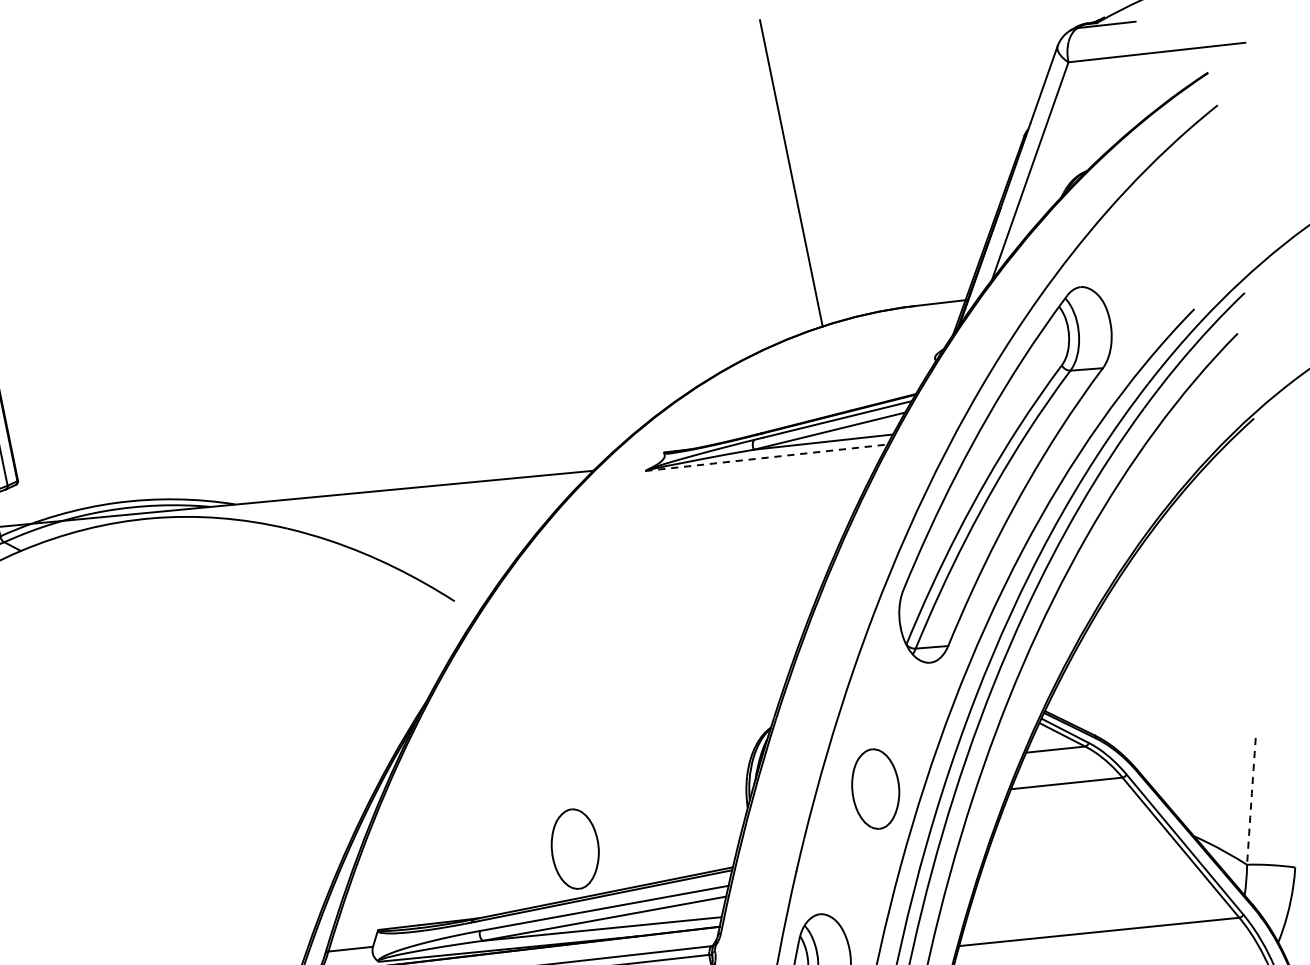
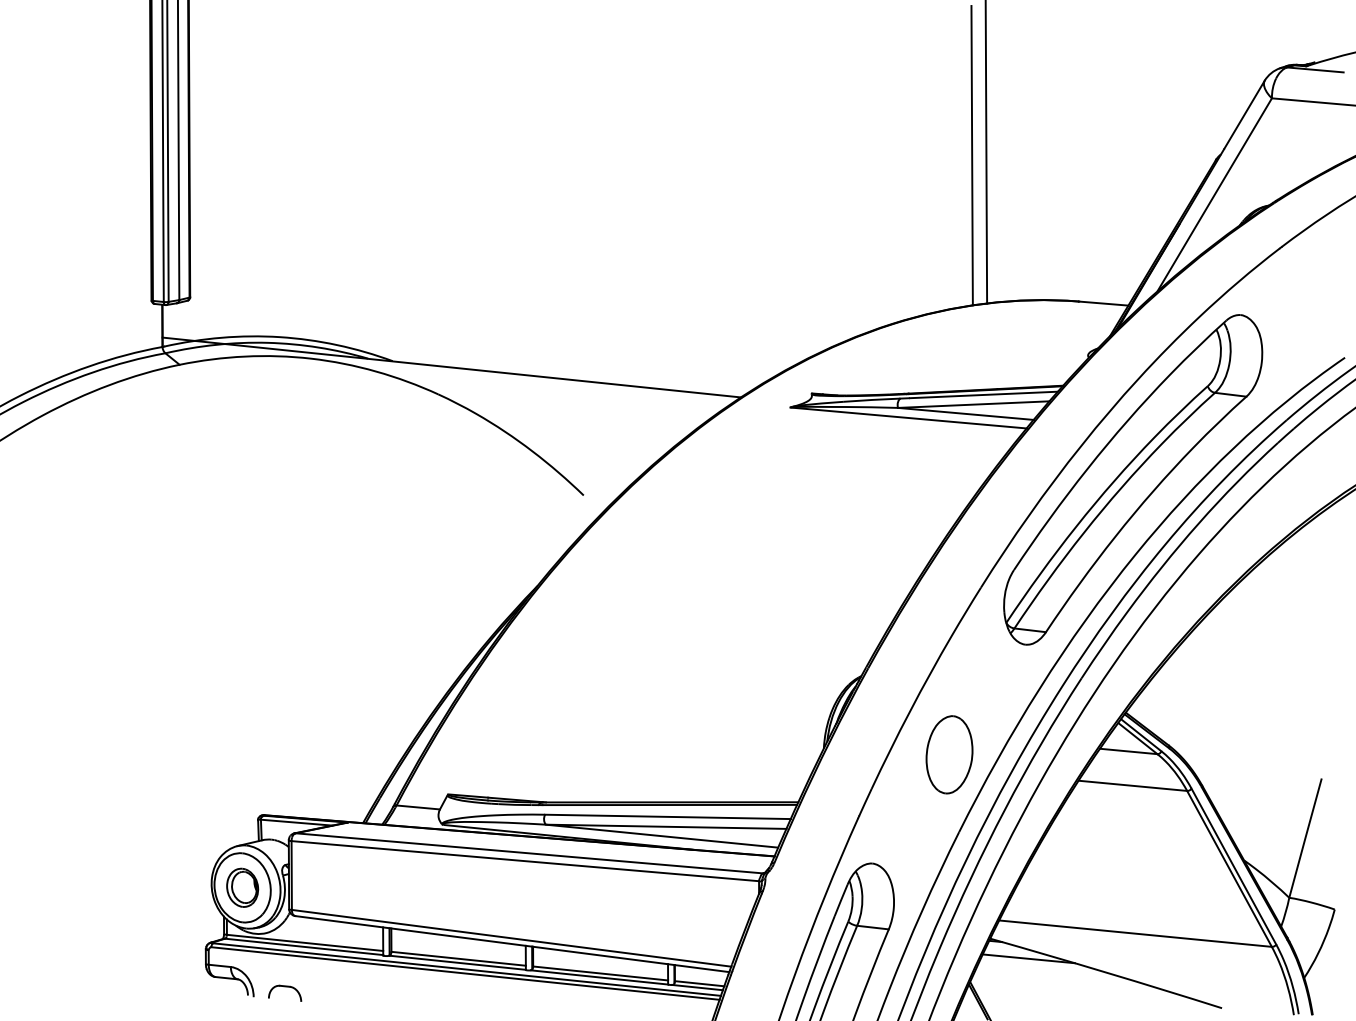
line: (777, 180) -> (971, 155), added
line: (766, 458) -> (908, 418), dashed -> solid
arc: (1251, 801) -> (1305, 838), dashed -> solid
part: (575, 848) -> (651, 754), removed

